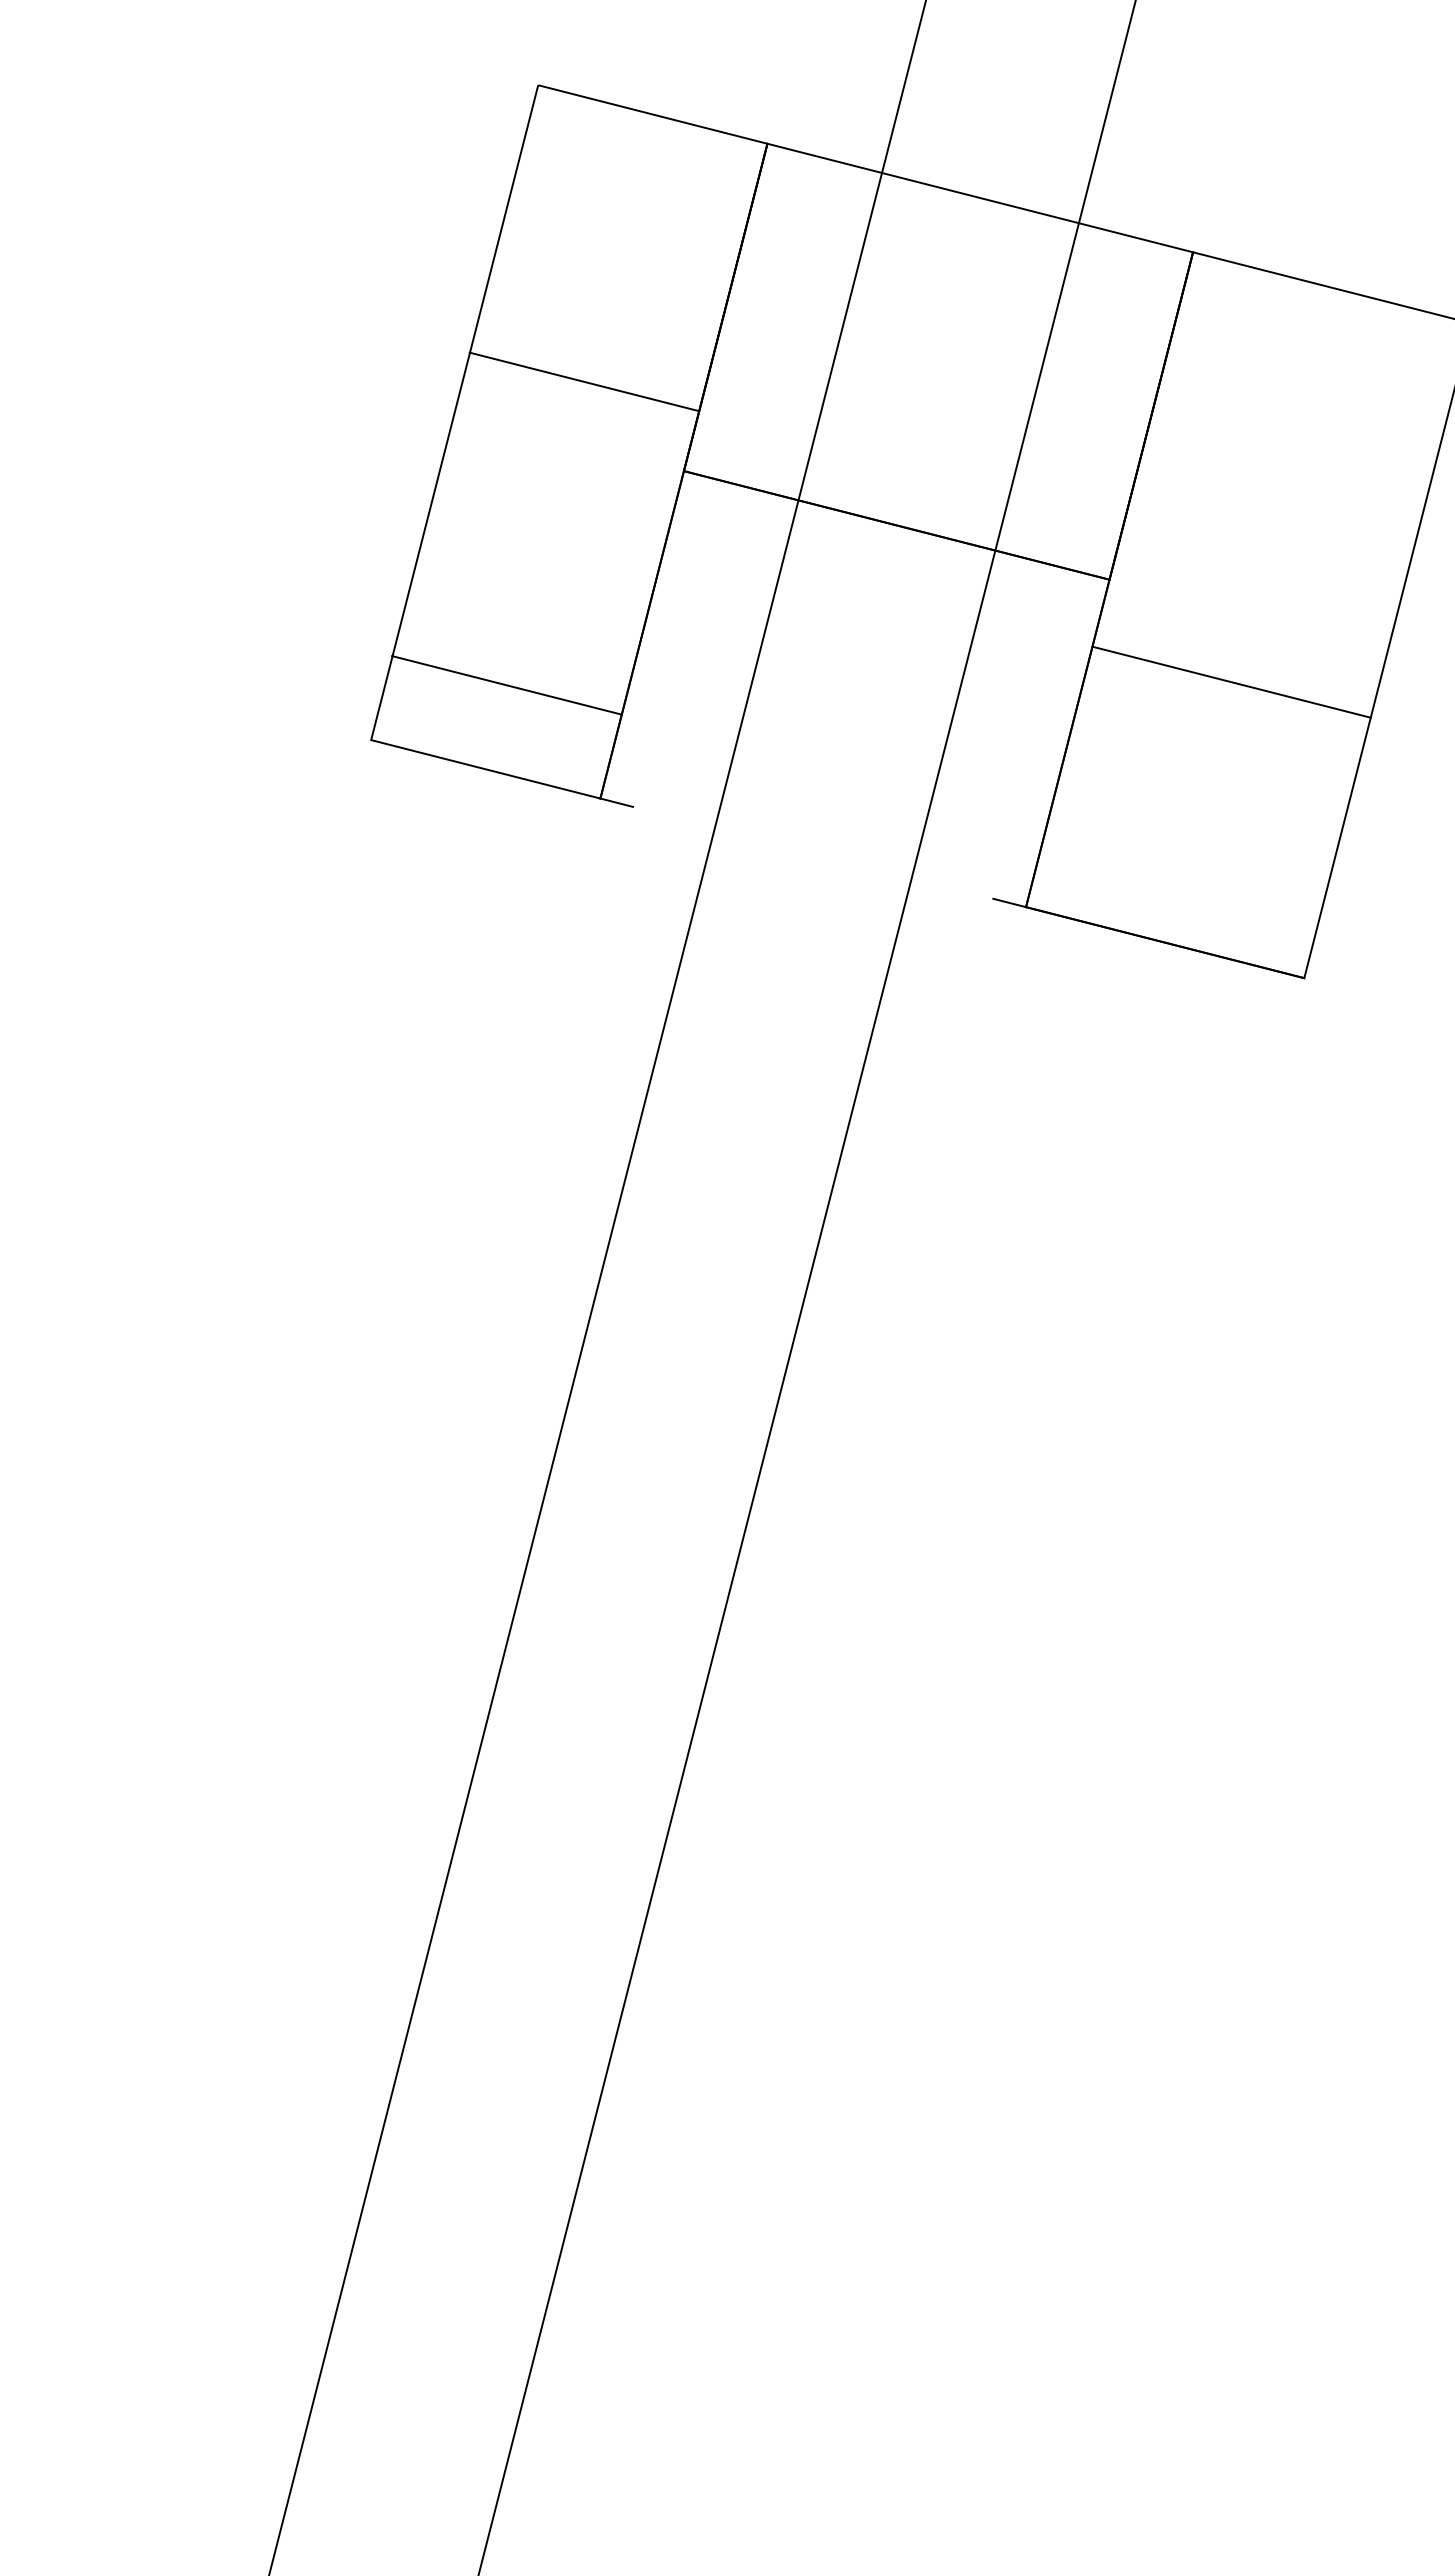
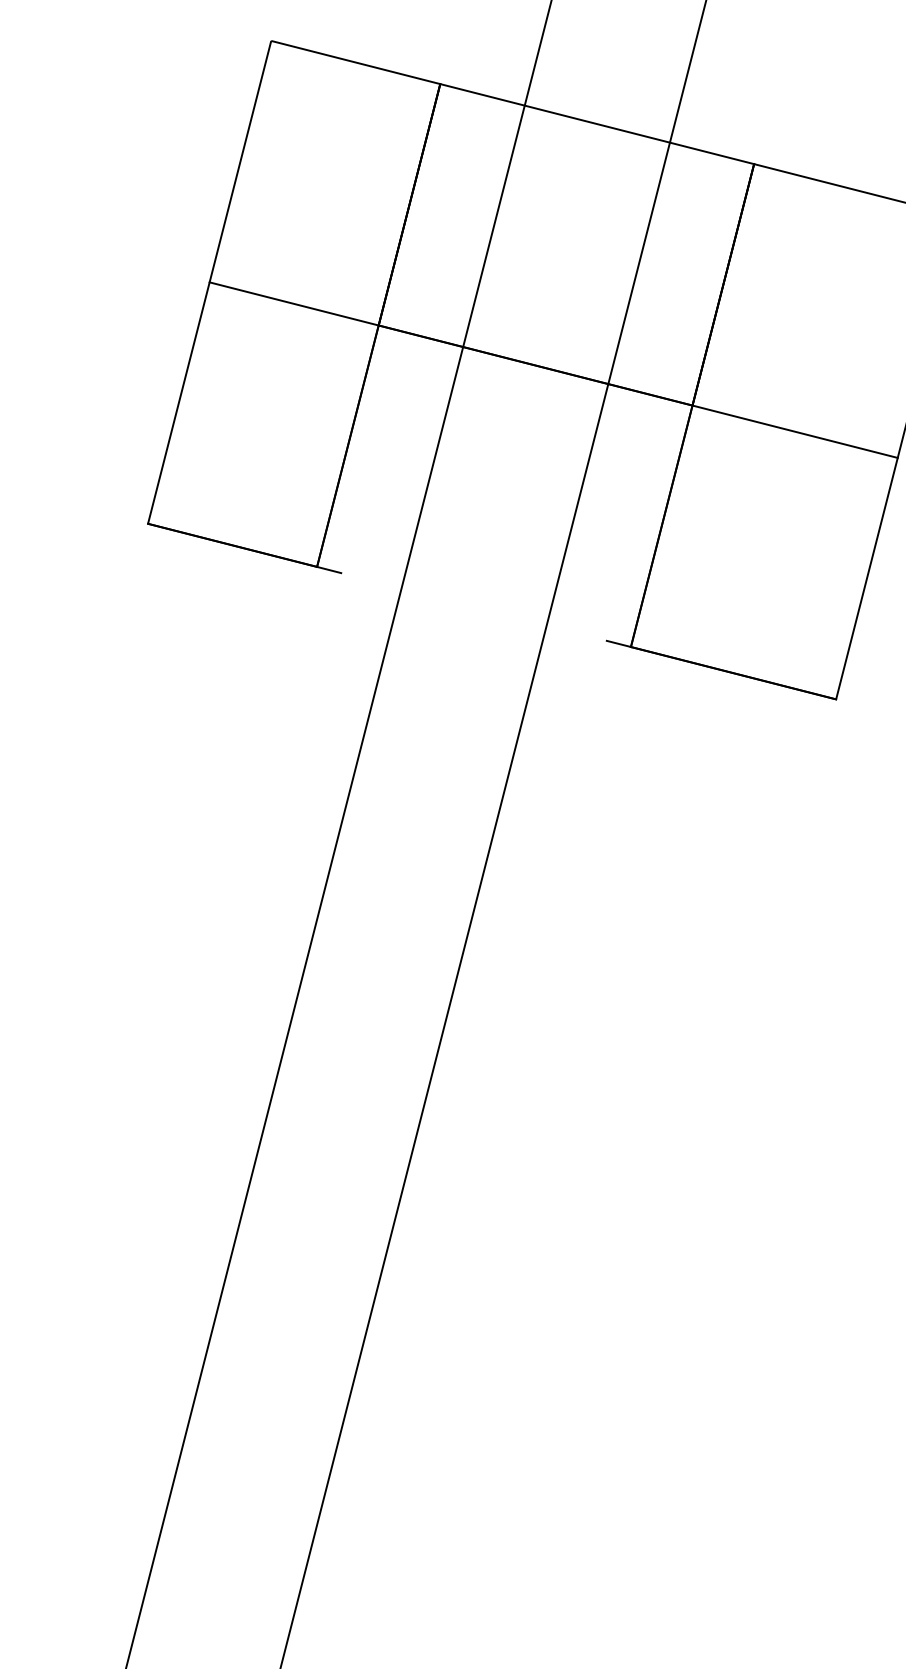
line: (583, 381) -> (293, 303), moved
line: (1231, 681) -> (794, 431), moved
line: (506, 685) -> (232, 545), moved

